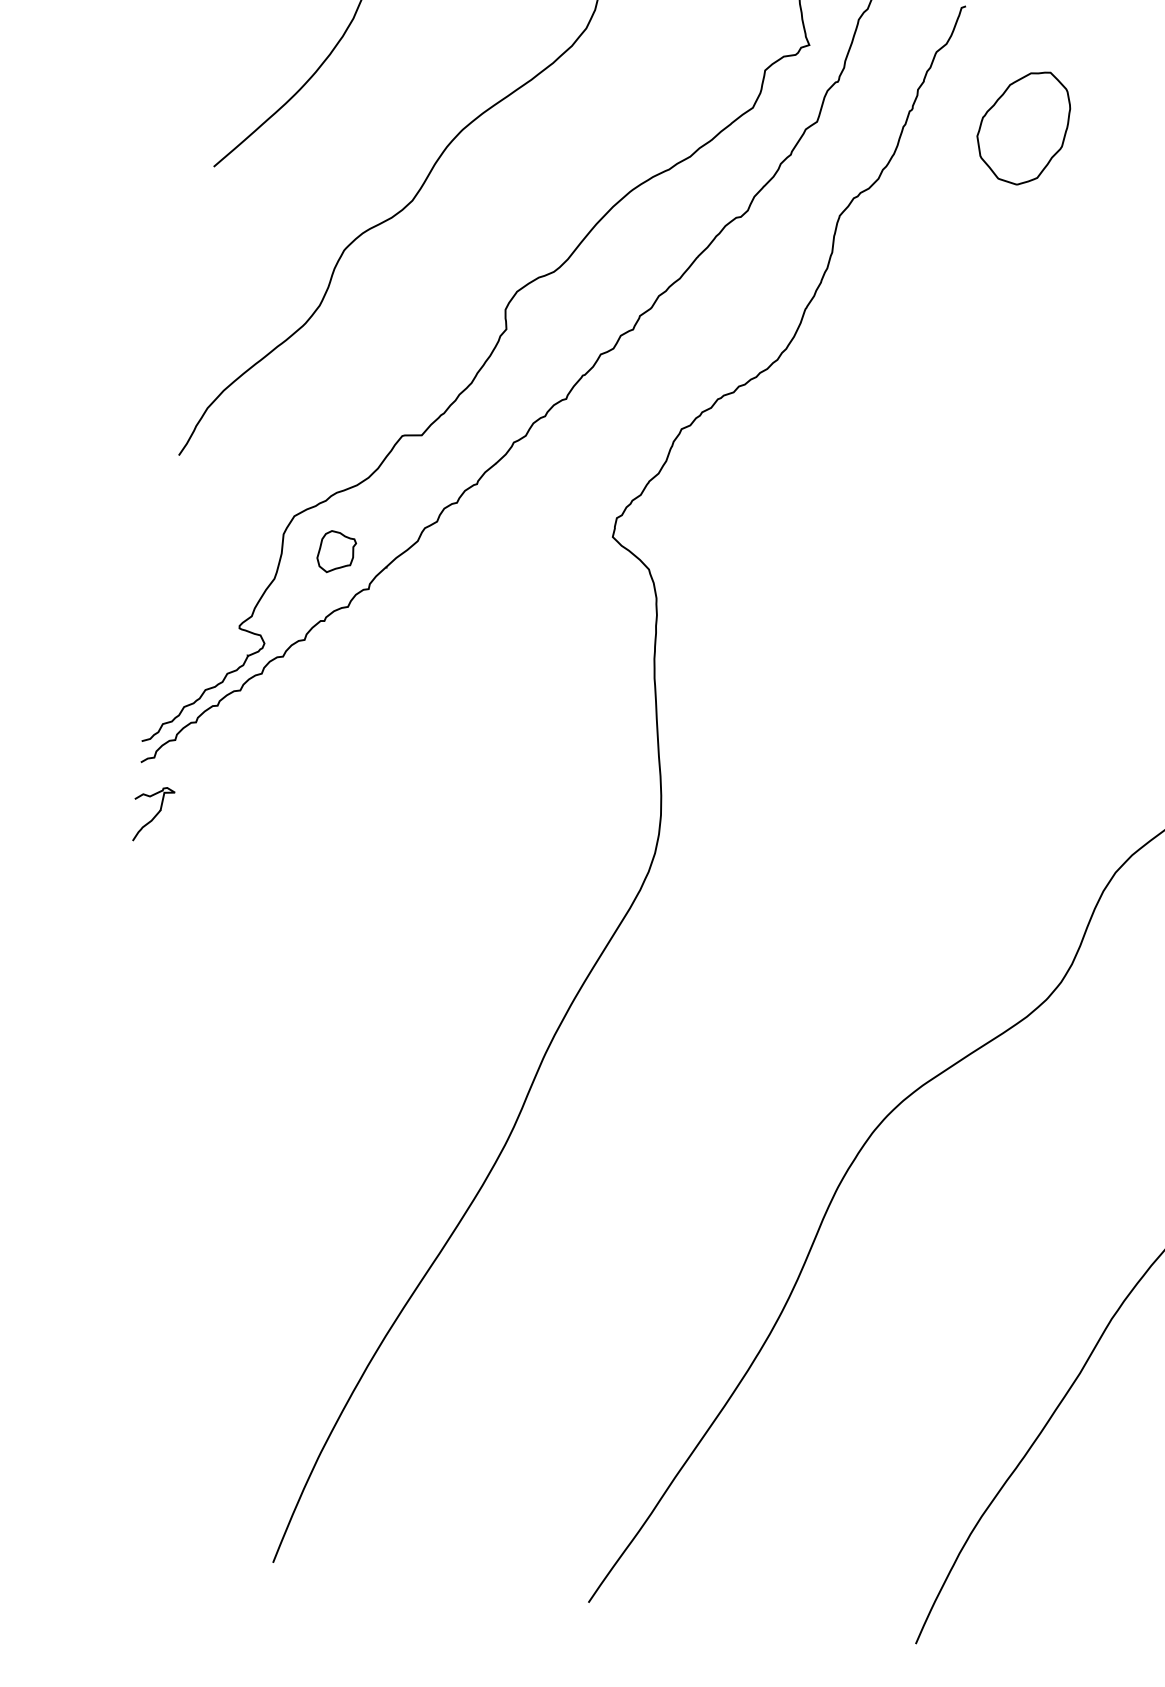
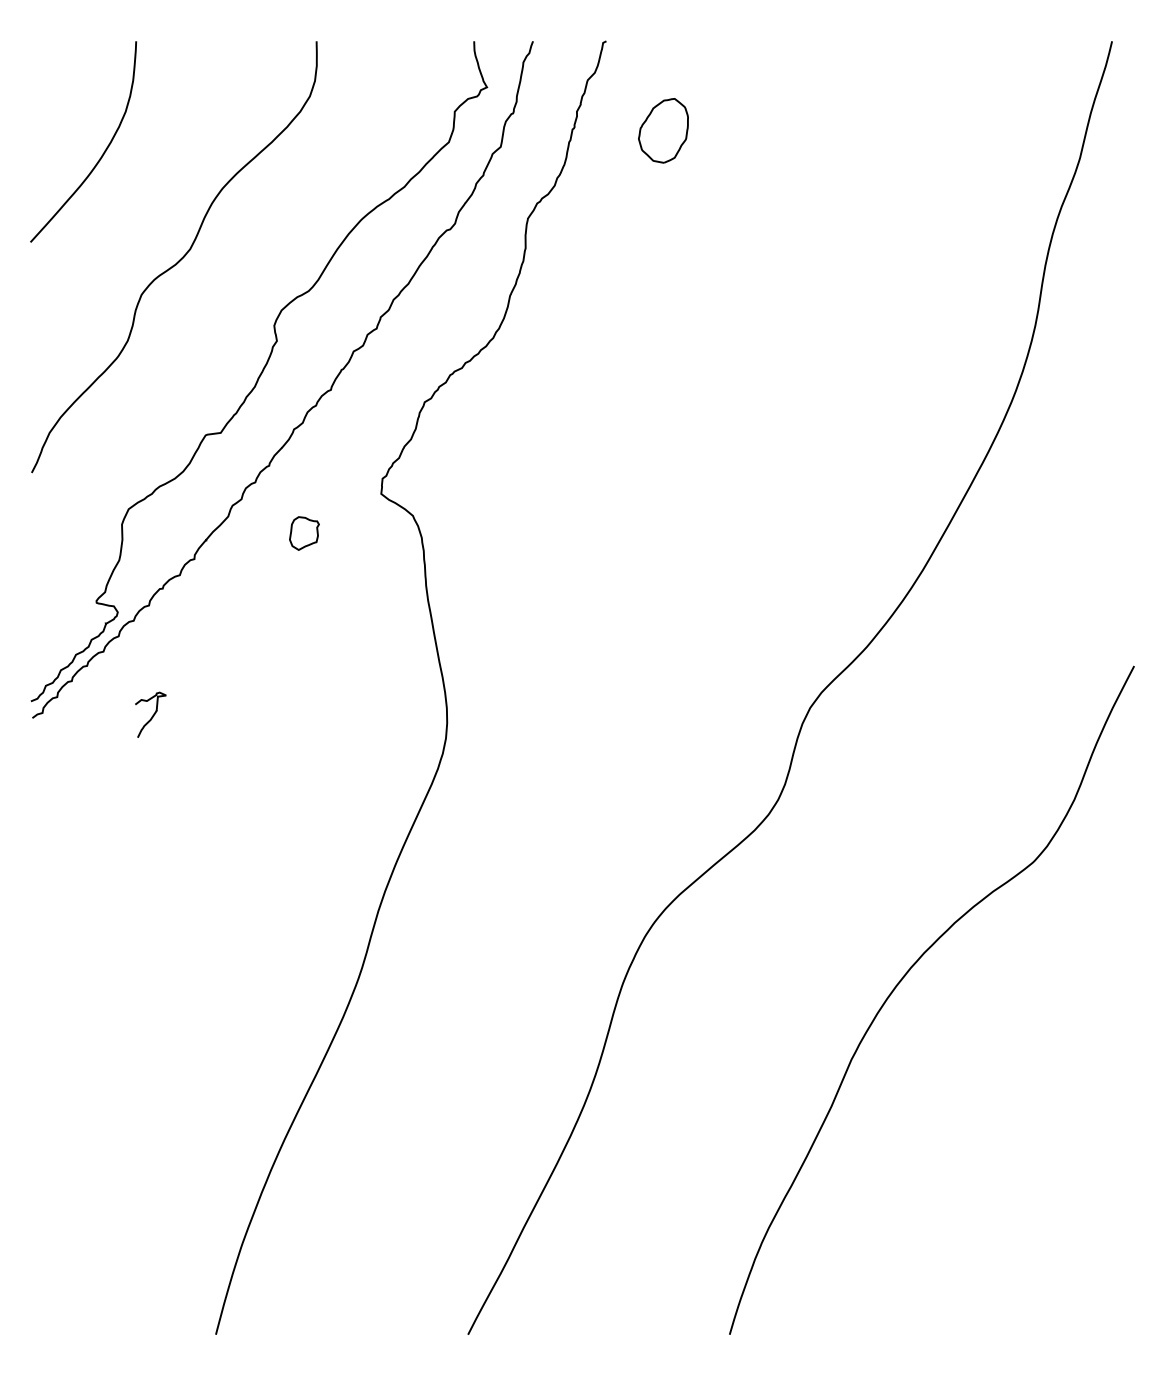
part: (1023, 126) -> (663, 130), size x0.7
part: (336, 552) -> (304, 533), moved
curve: (154, 815) -> (152, 715), moved

